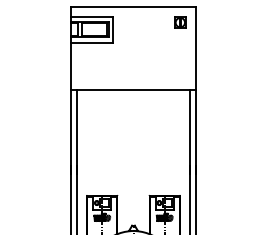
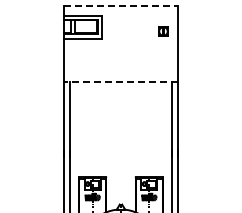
line: (134, 7) -> (121, 6), solid -> dashed
part: (180, 22) -> (163, 31), moved
line: (134, 89) -> (121, 81), solid -> dashed

